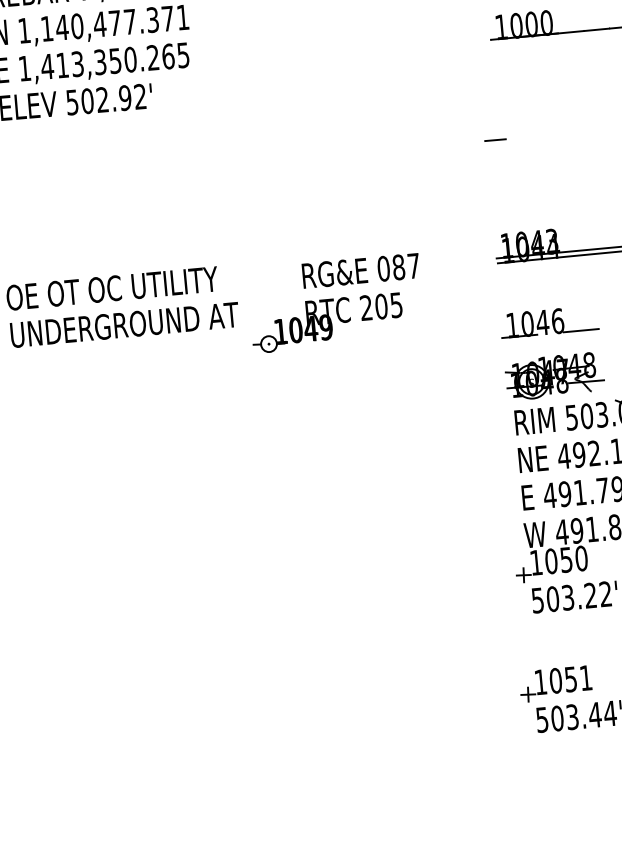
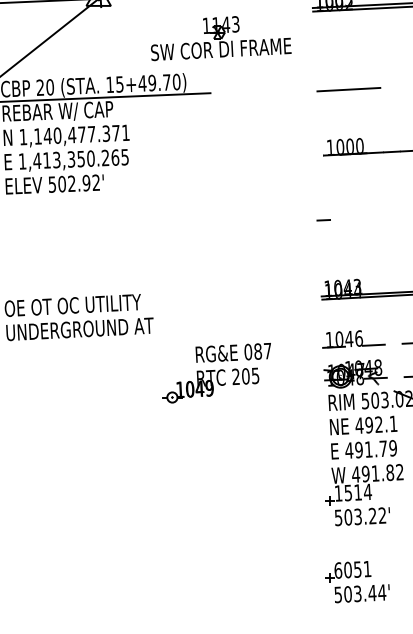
part: (335, 302) -> (216, 372), moved
text: (567, 559) -> (358, 492), 1050 -> 1514
text: (541, 682) -> (338, 570), 1051 -> 6051

